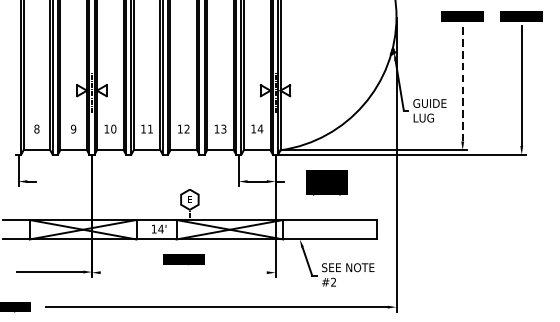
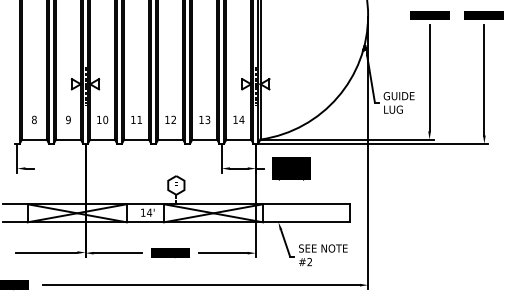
line: (462, 83) -> (429, 77), dashed -> solid
text: (326, 182) -> (291, 168), moved
text: (183, 260) -> (170, 253), moved
line: (126, 273) -> (117, 253), added
line: (239, 273) -> (222, 253), added

